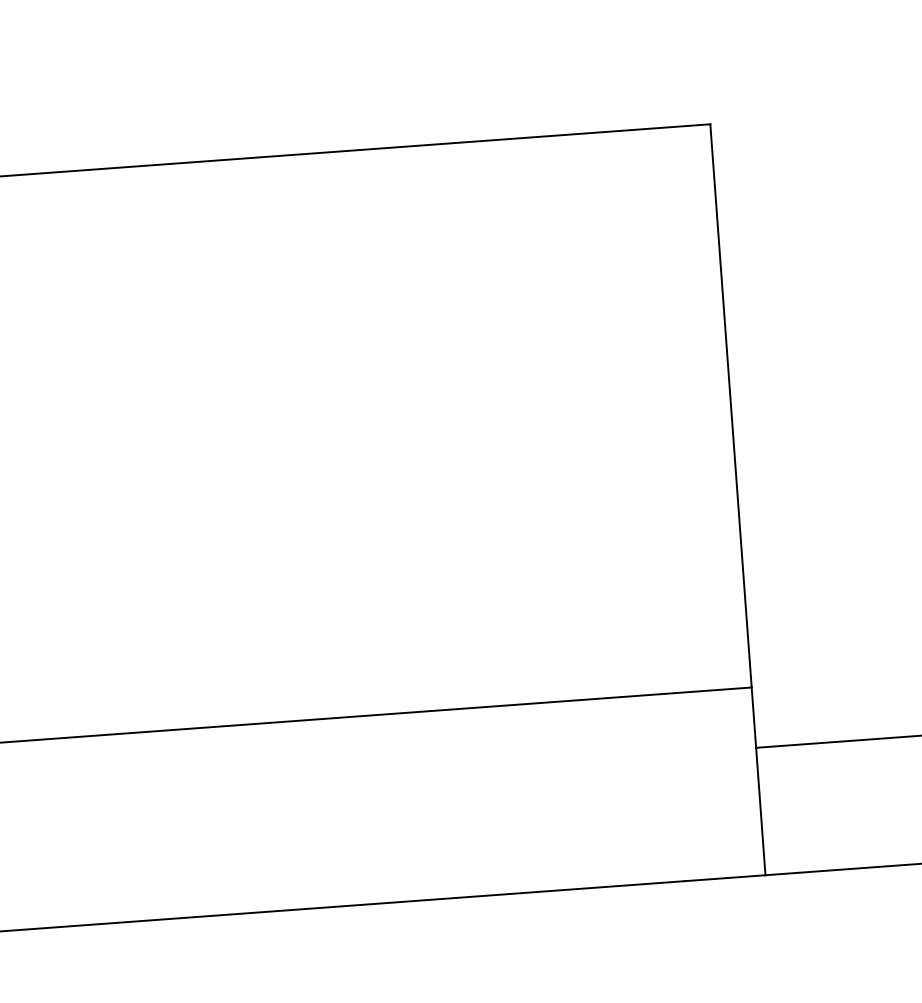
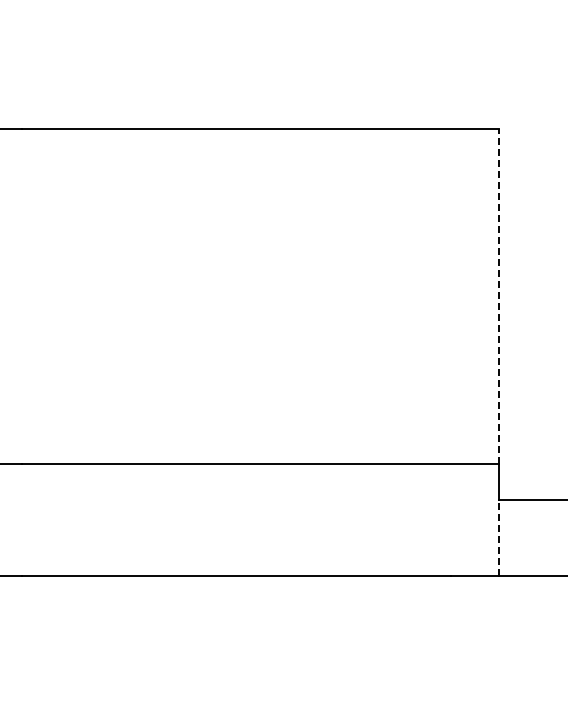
line: (730, 405) -> (498, 296), solid -> dashed
line: (760, 812) -> (498, 538), solid -> dashed

